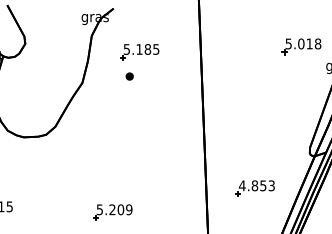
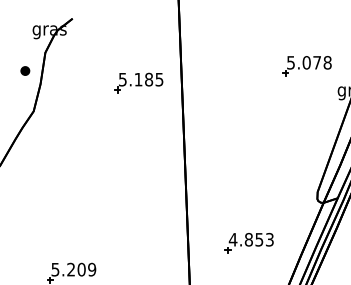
text: (309, 43) -> (316, 62), 5.018 -> 5.078
part: (139, 52) -> (138, 83), moved
part: (129, 76) -> (25, 70), moved

